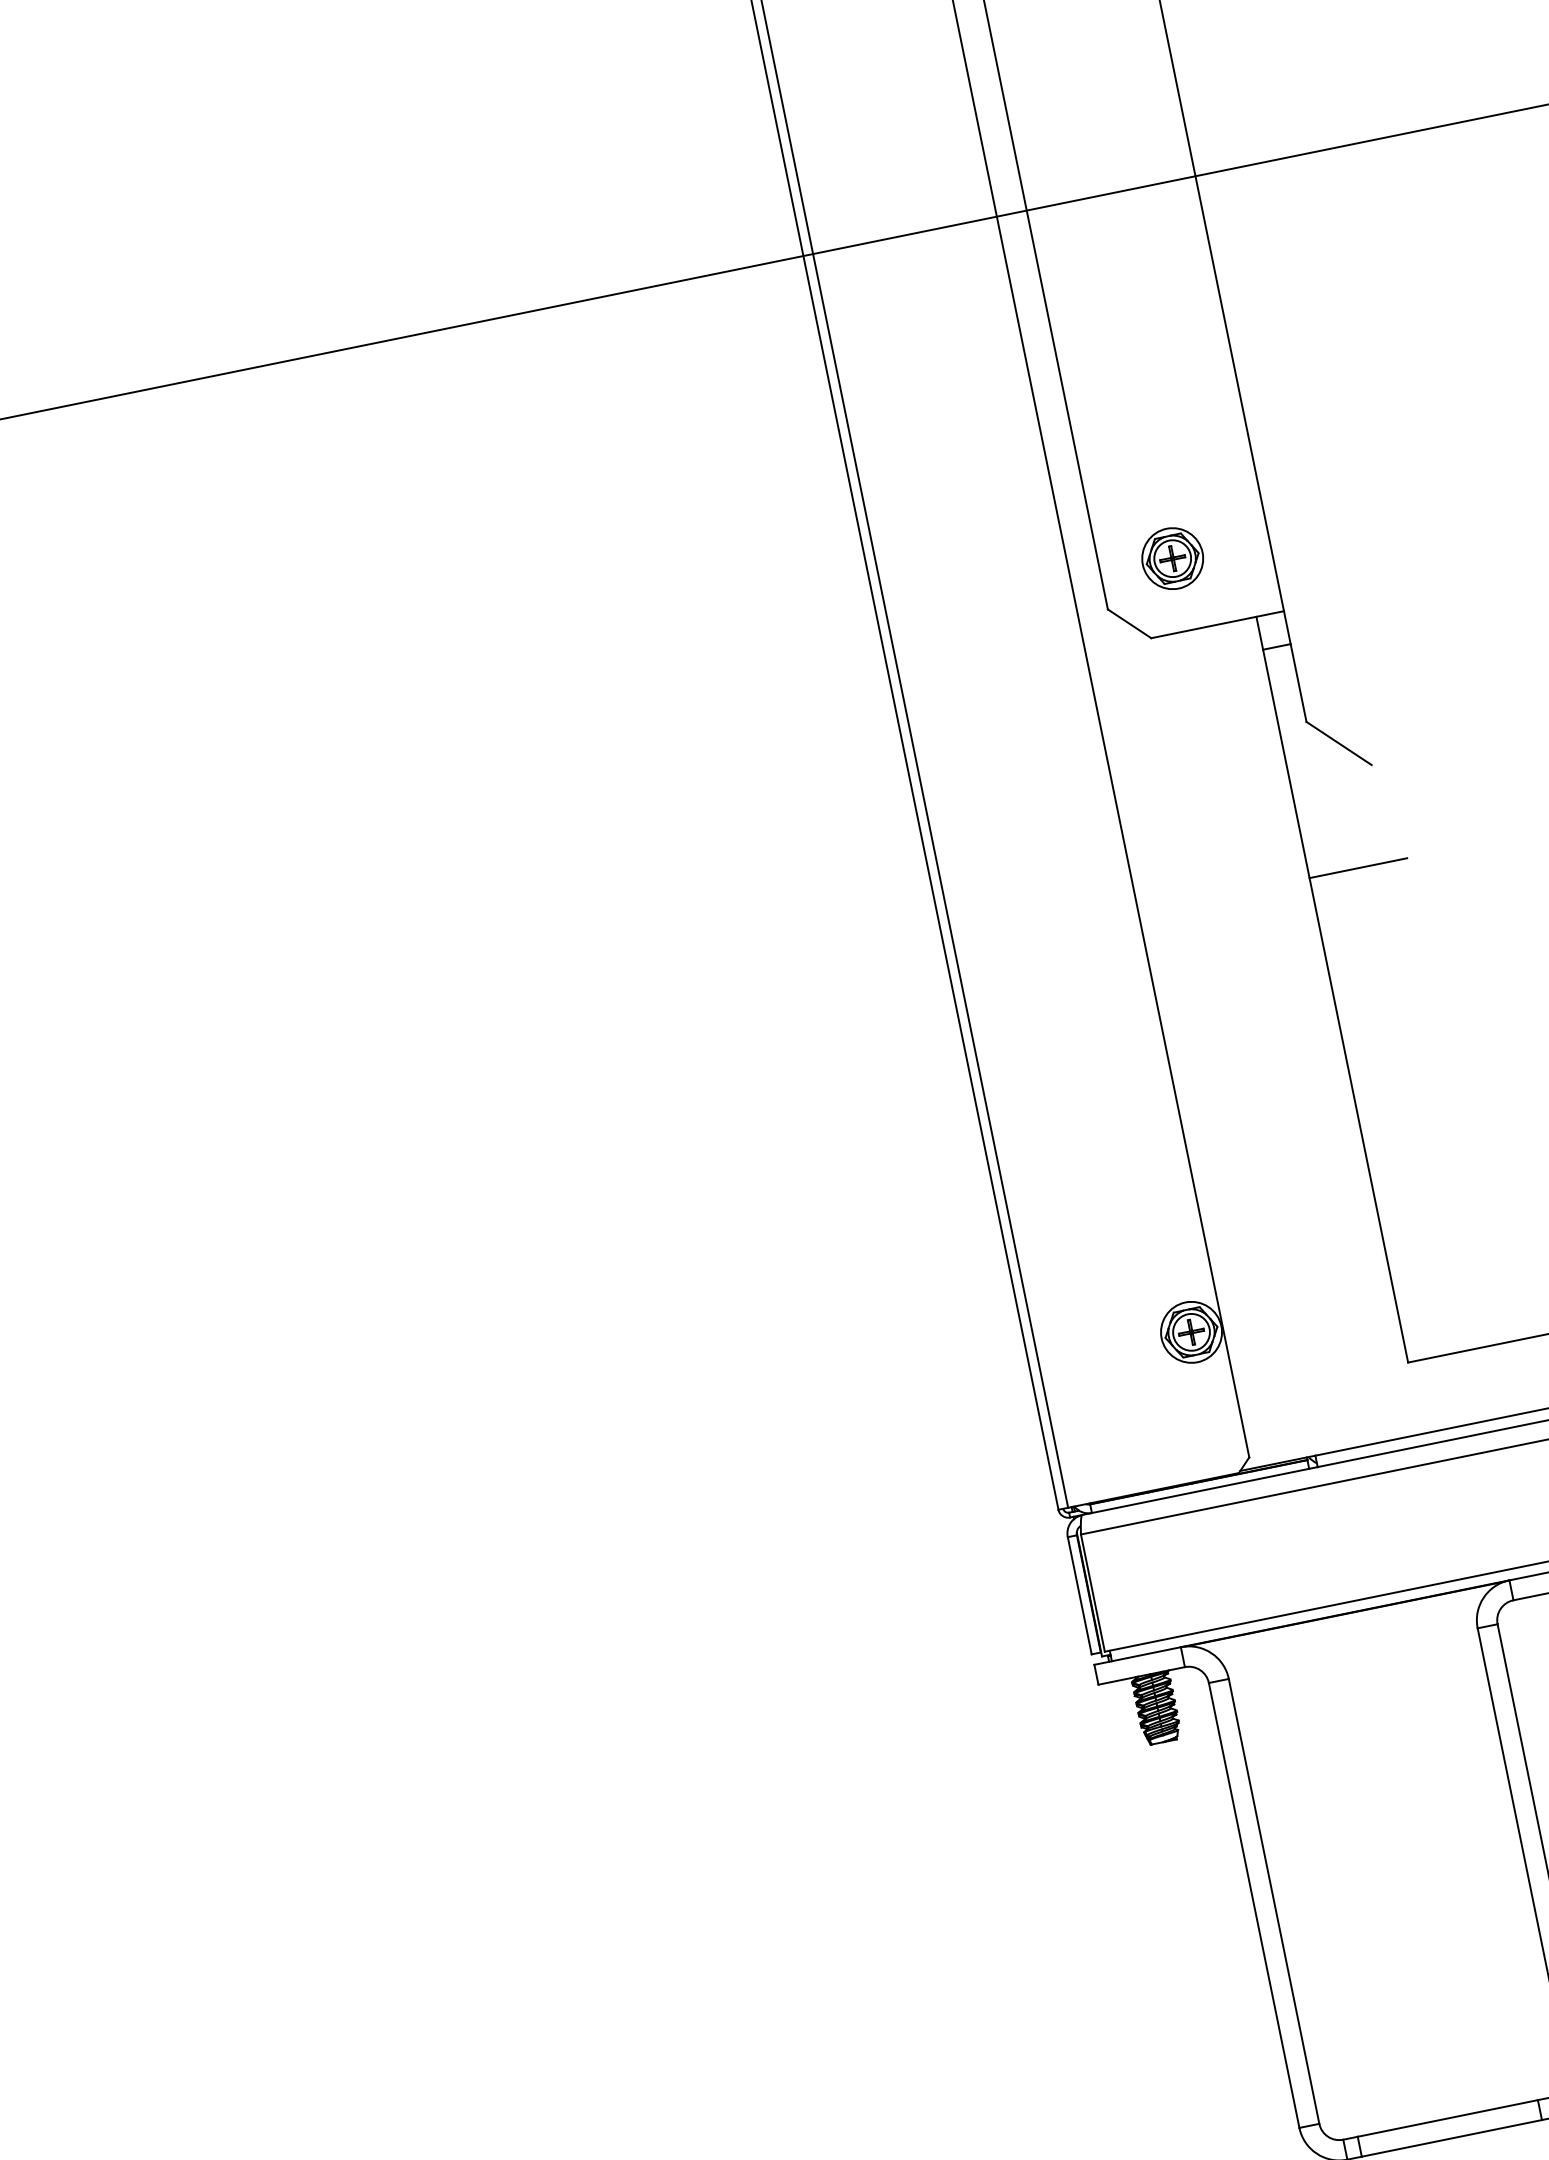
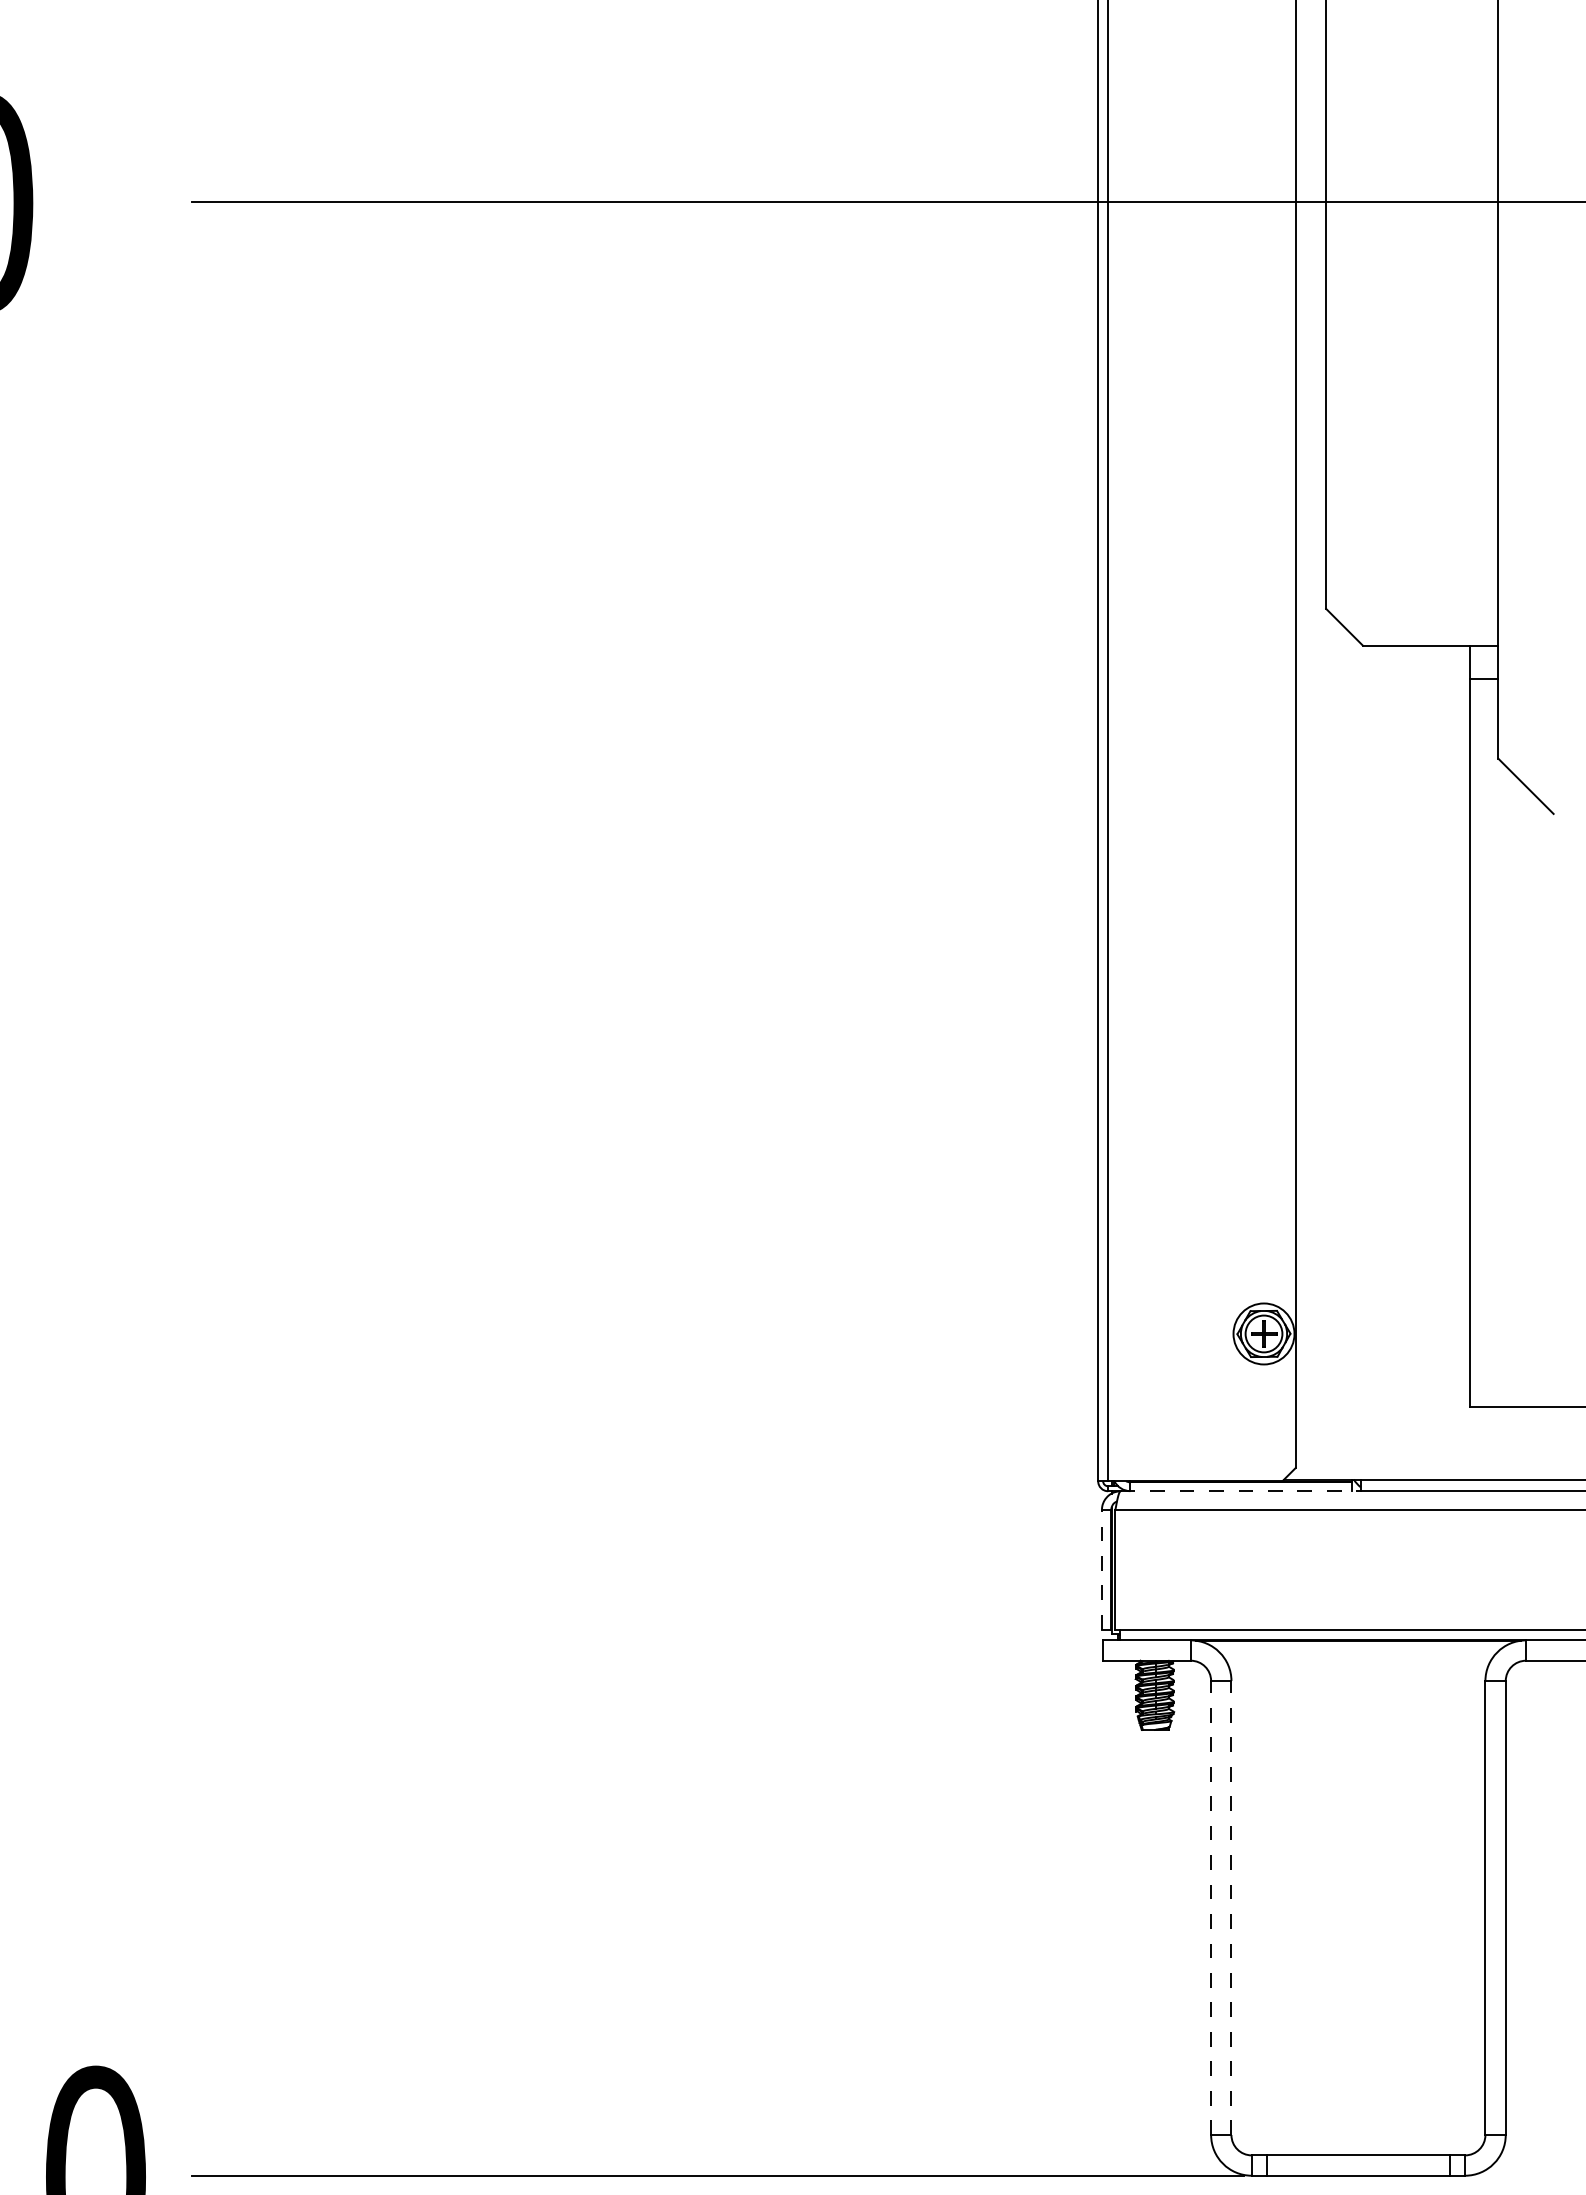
part: (1172, 558) -> (1399, 571), removed
line: (1357, 868) -> (1519, 912), removed
line: (1200, 1491) -> (1241, 1491), solid -> dashed
line: (1079, 1595) -> (1101, 1569), solid -> dashed
line: (1274, 1900) -> (1231, 1907), solid -> dashed
line: (1254, 1904) -> (1211, 1907), solid -> dashed

